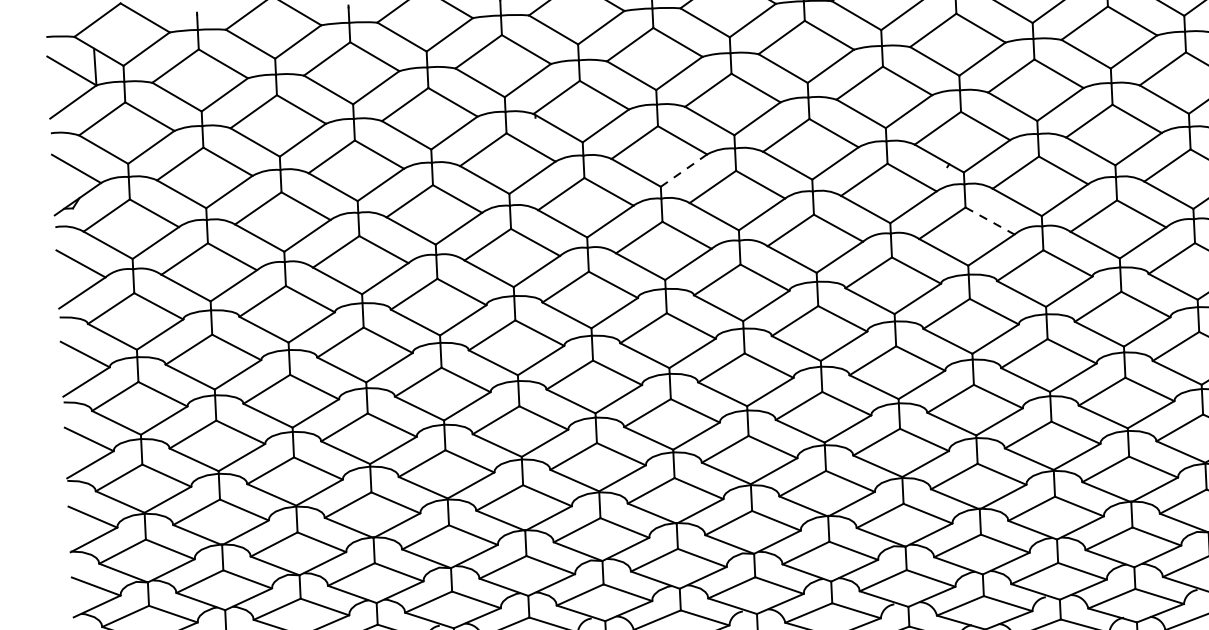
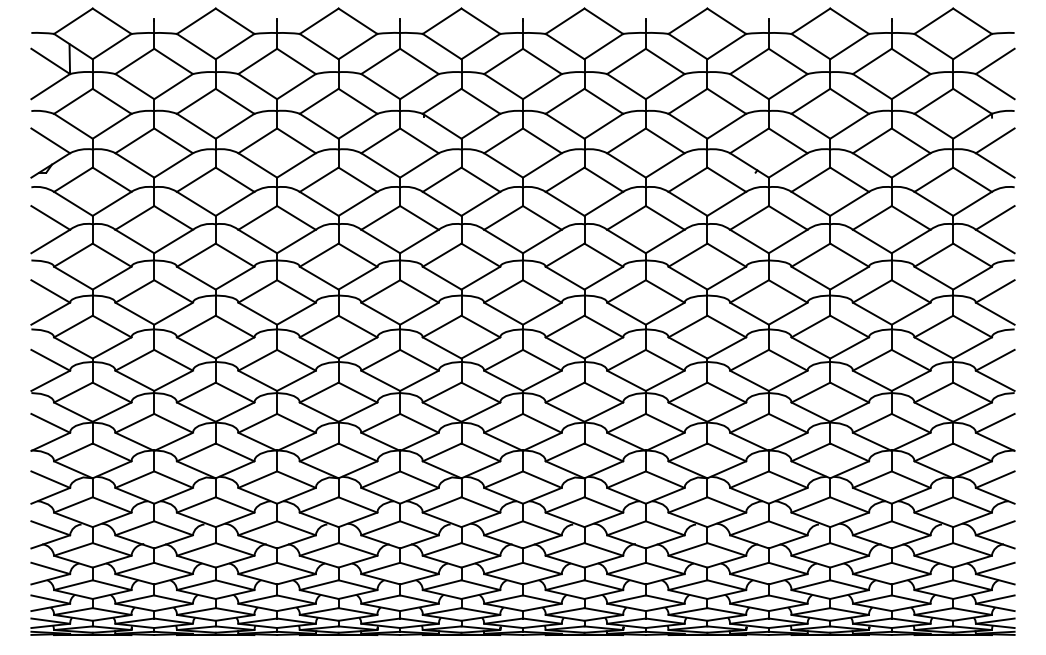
line: (684, 170) -> (542, 165), dashed -> solid
line: (990, 220) -> (788, 217), dashed -> solid

